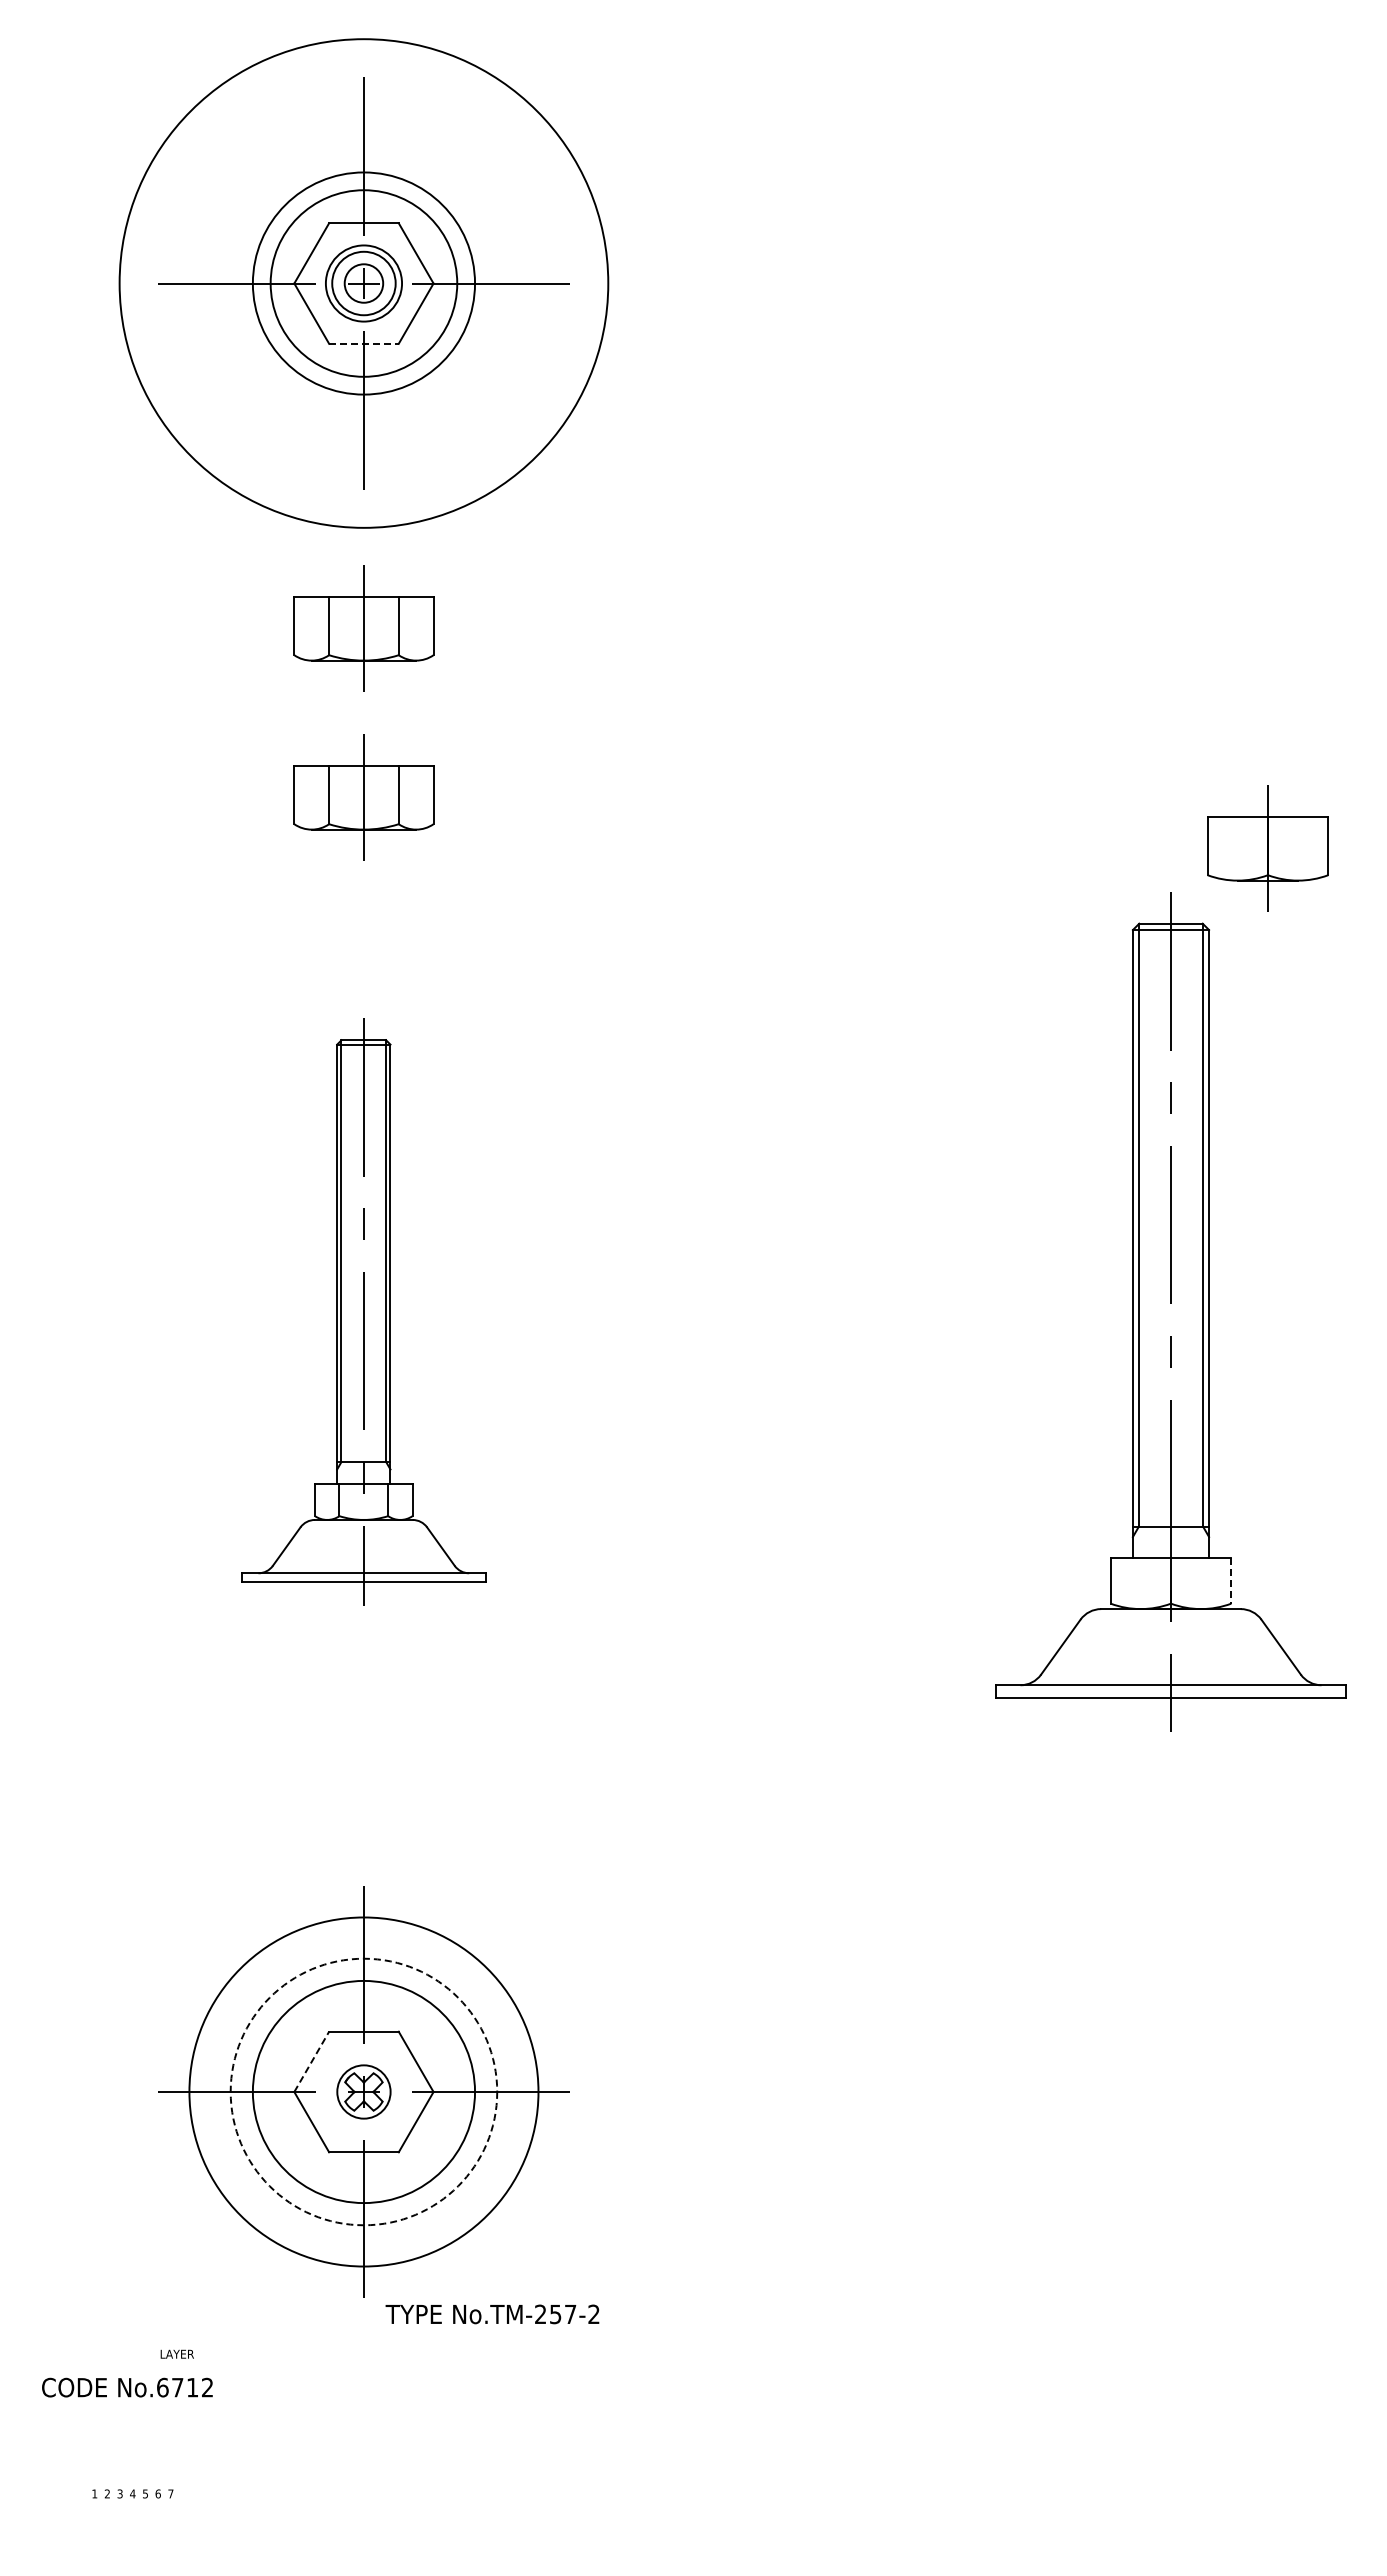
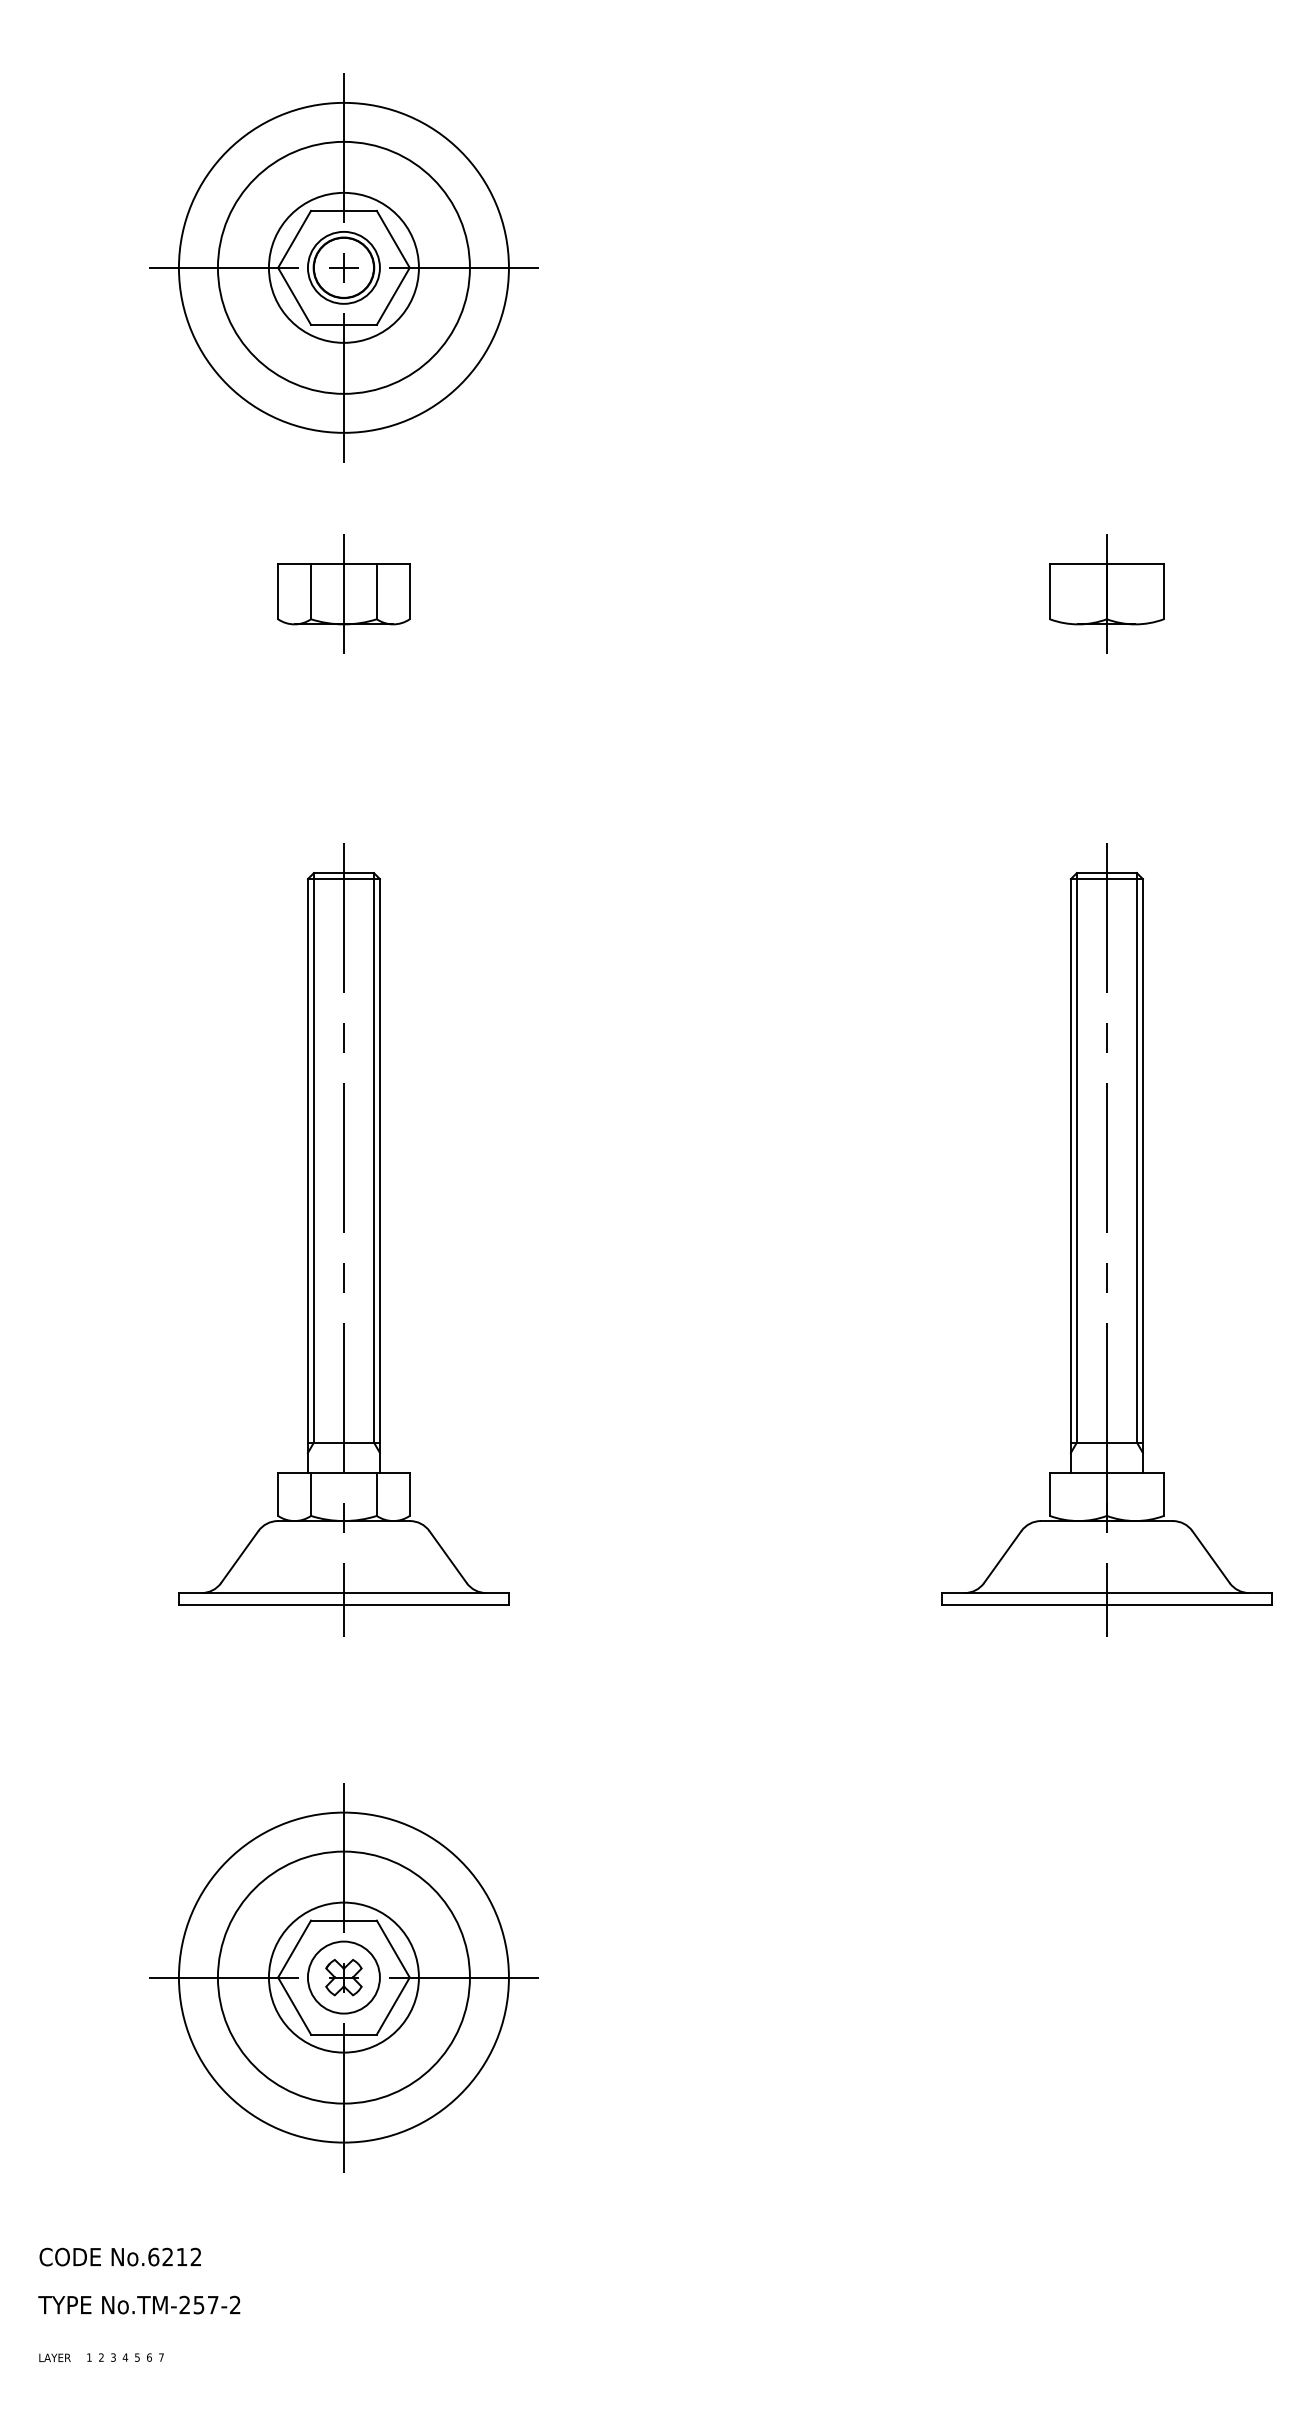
circle: (363, 283) -> (343, 267), size x0.71
circle: (363, 283) -> (343, 267), size x0.71
circle: (363, 283) -> (343, 267), size x1.43
circle: (363, 283) -> (343, 267), size x1.67
line: (363, 343) -> (343, 324), dashed -> solid
part: (363, 797) -> (343, 753), removed
part: (1267, 848) -> (1106, 594), moved
part: (363, 1311) -> (343, 1239), size x1.43
line: (1231, 1580) -> (1164, 1494), dashed -> solid
line: (311, 2061) -> (294, 1948), dashed -> solid
circle: (363, 2091) -> (343, 1977), dashed -> solid
circle: (363, 2091) -> (343, 1977), size x0.71
circle: (363, 2091) -> (343, 1977), size x1.43
text: (492, 2314) -> (139, 2305), moved
text: (176, 2353) -> (54, 2357), moved
text: (177, 2387) -> (167, 2256), No.6712 -> No.6212

